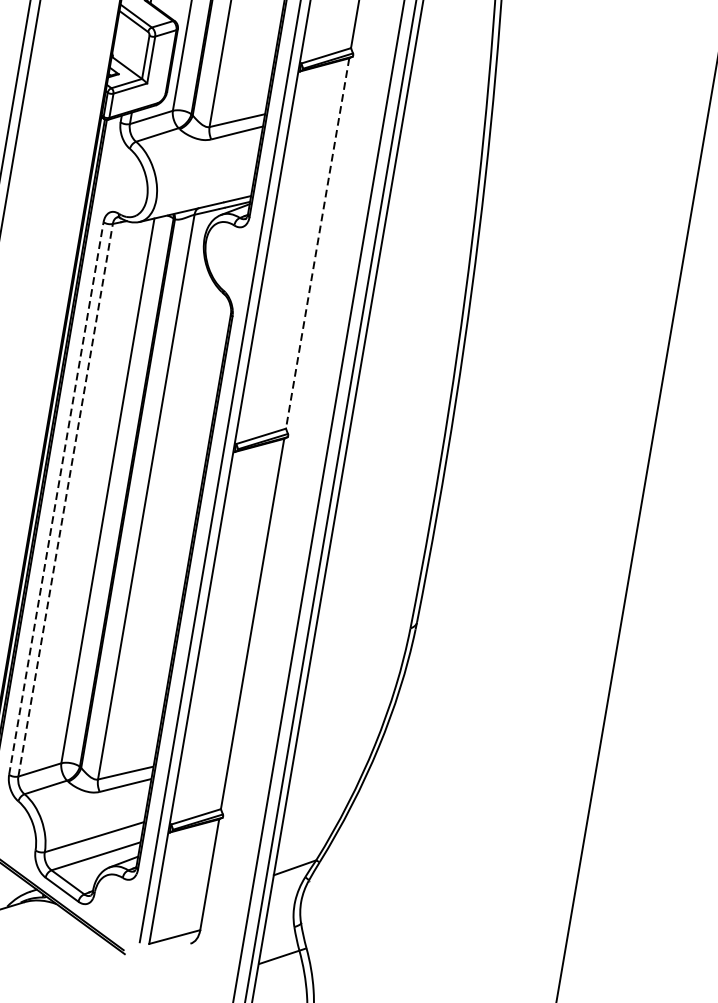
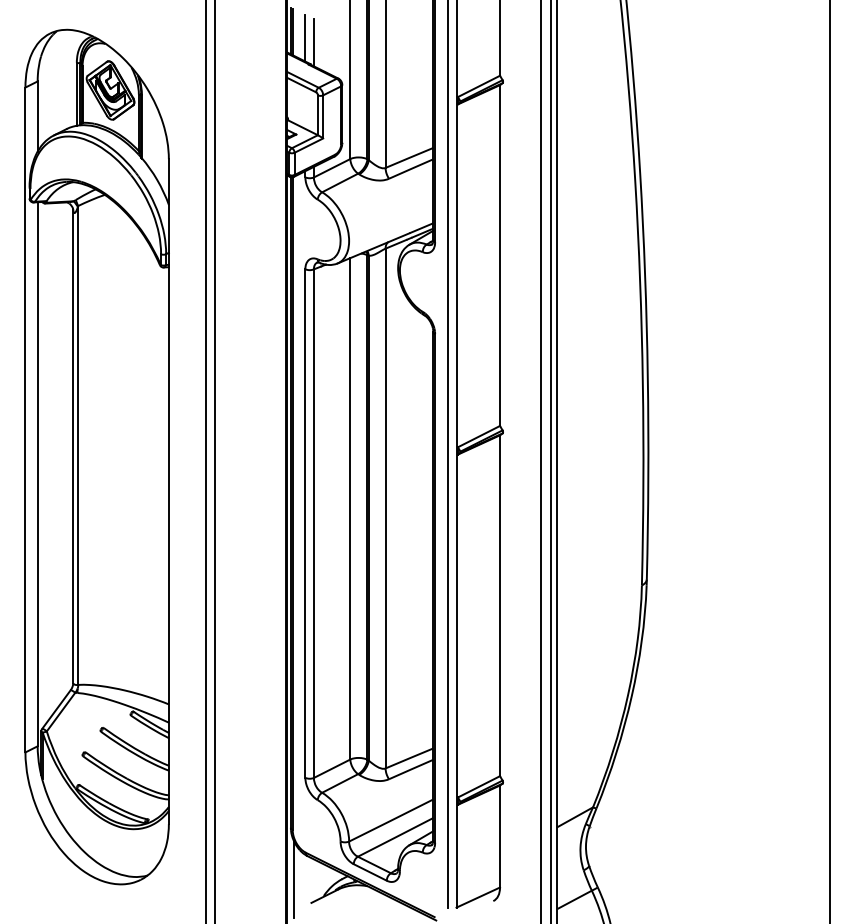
line: (317, 244) -> (500, 256), dashed -> solid
line: (56, 498) -> (305, 523), dashed -> solid
line: (65, 500) -> (313, 523), dashed -> solid

